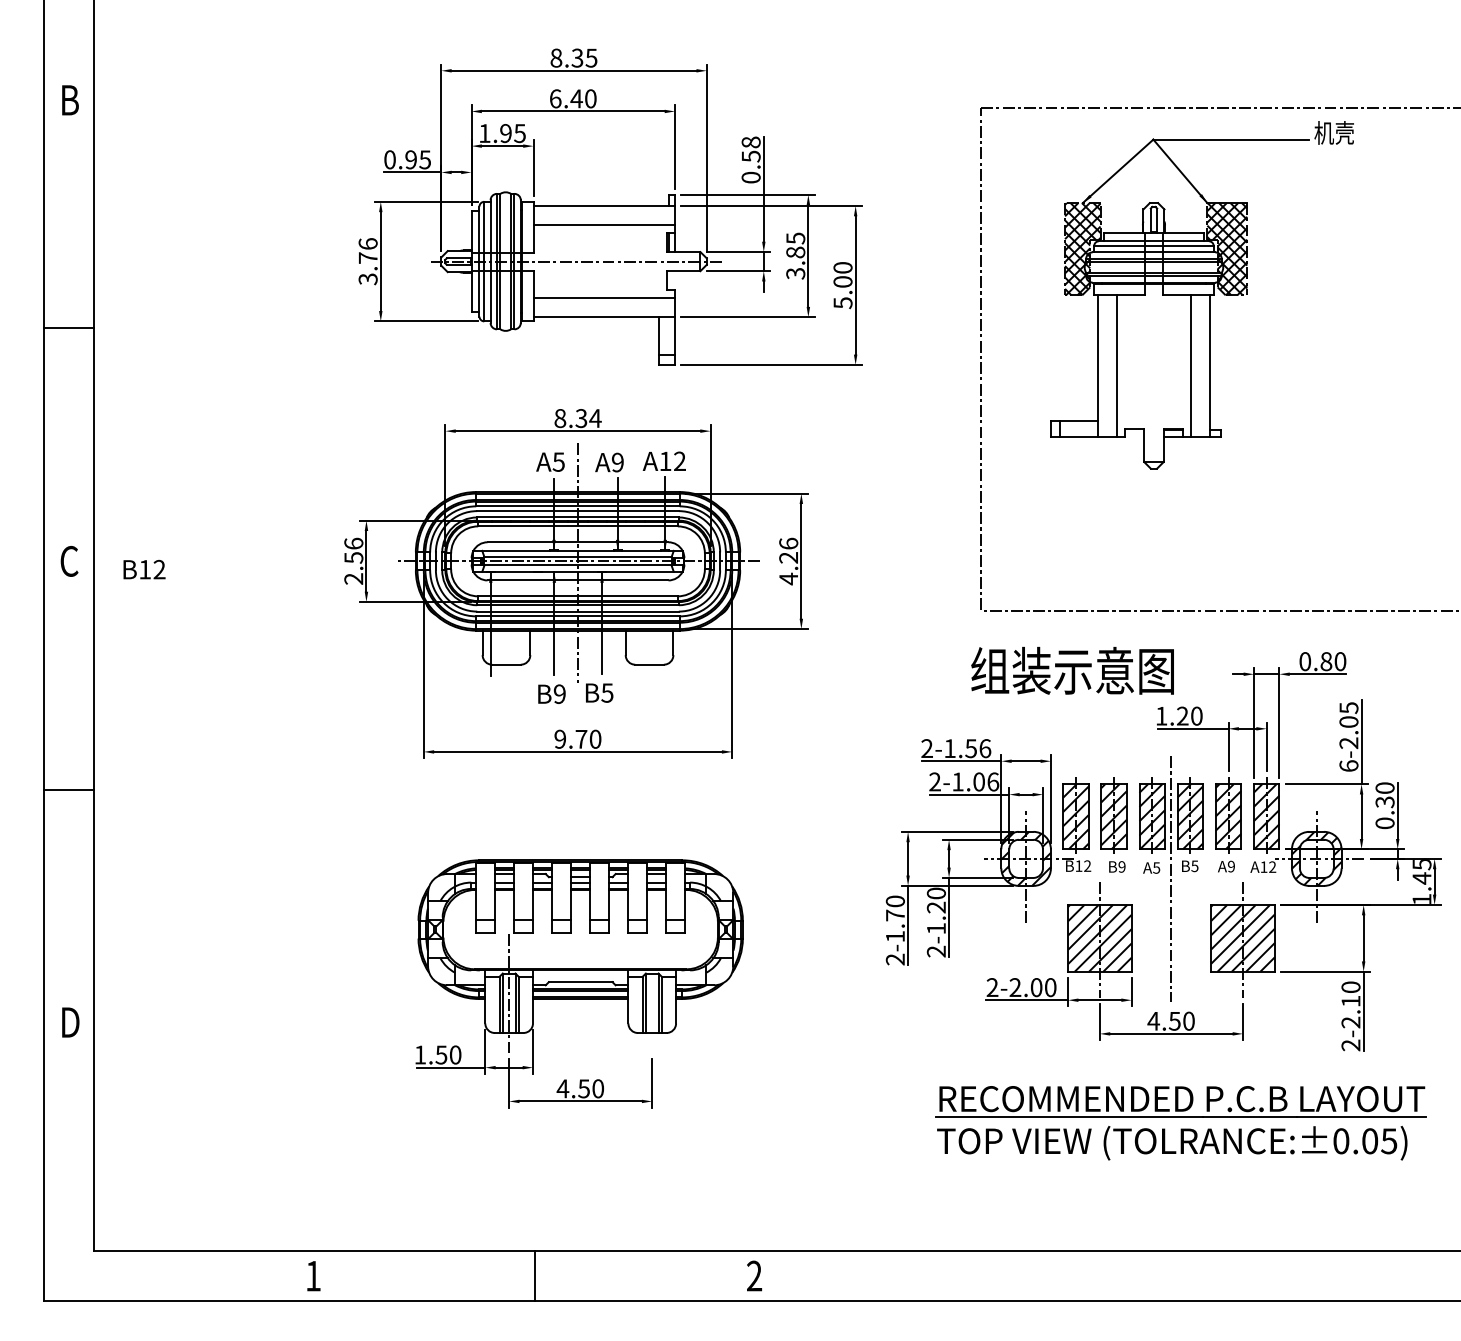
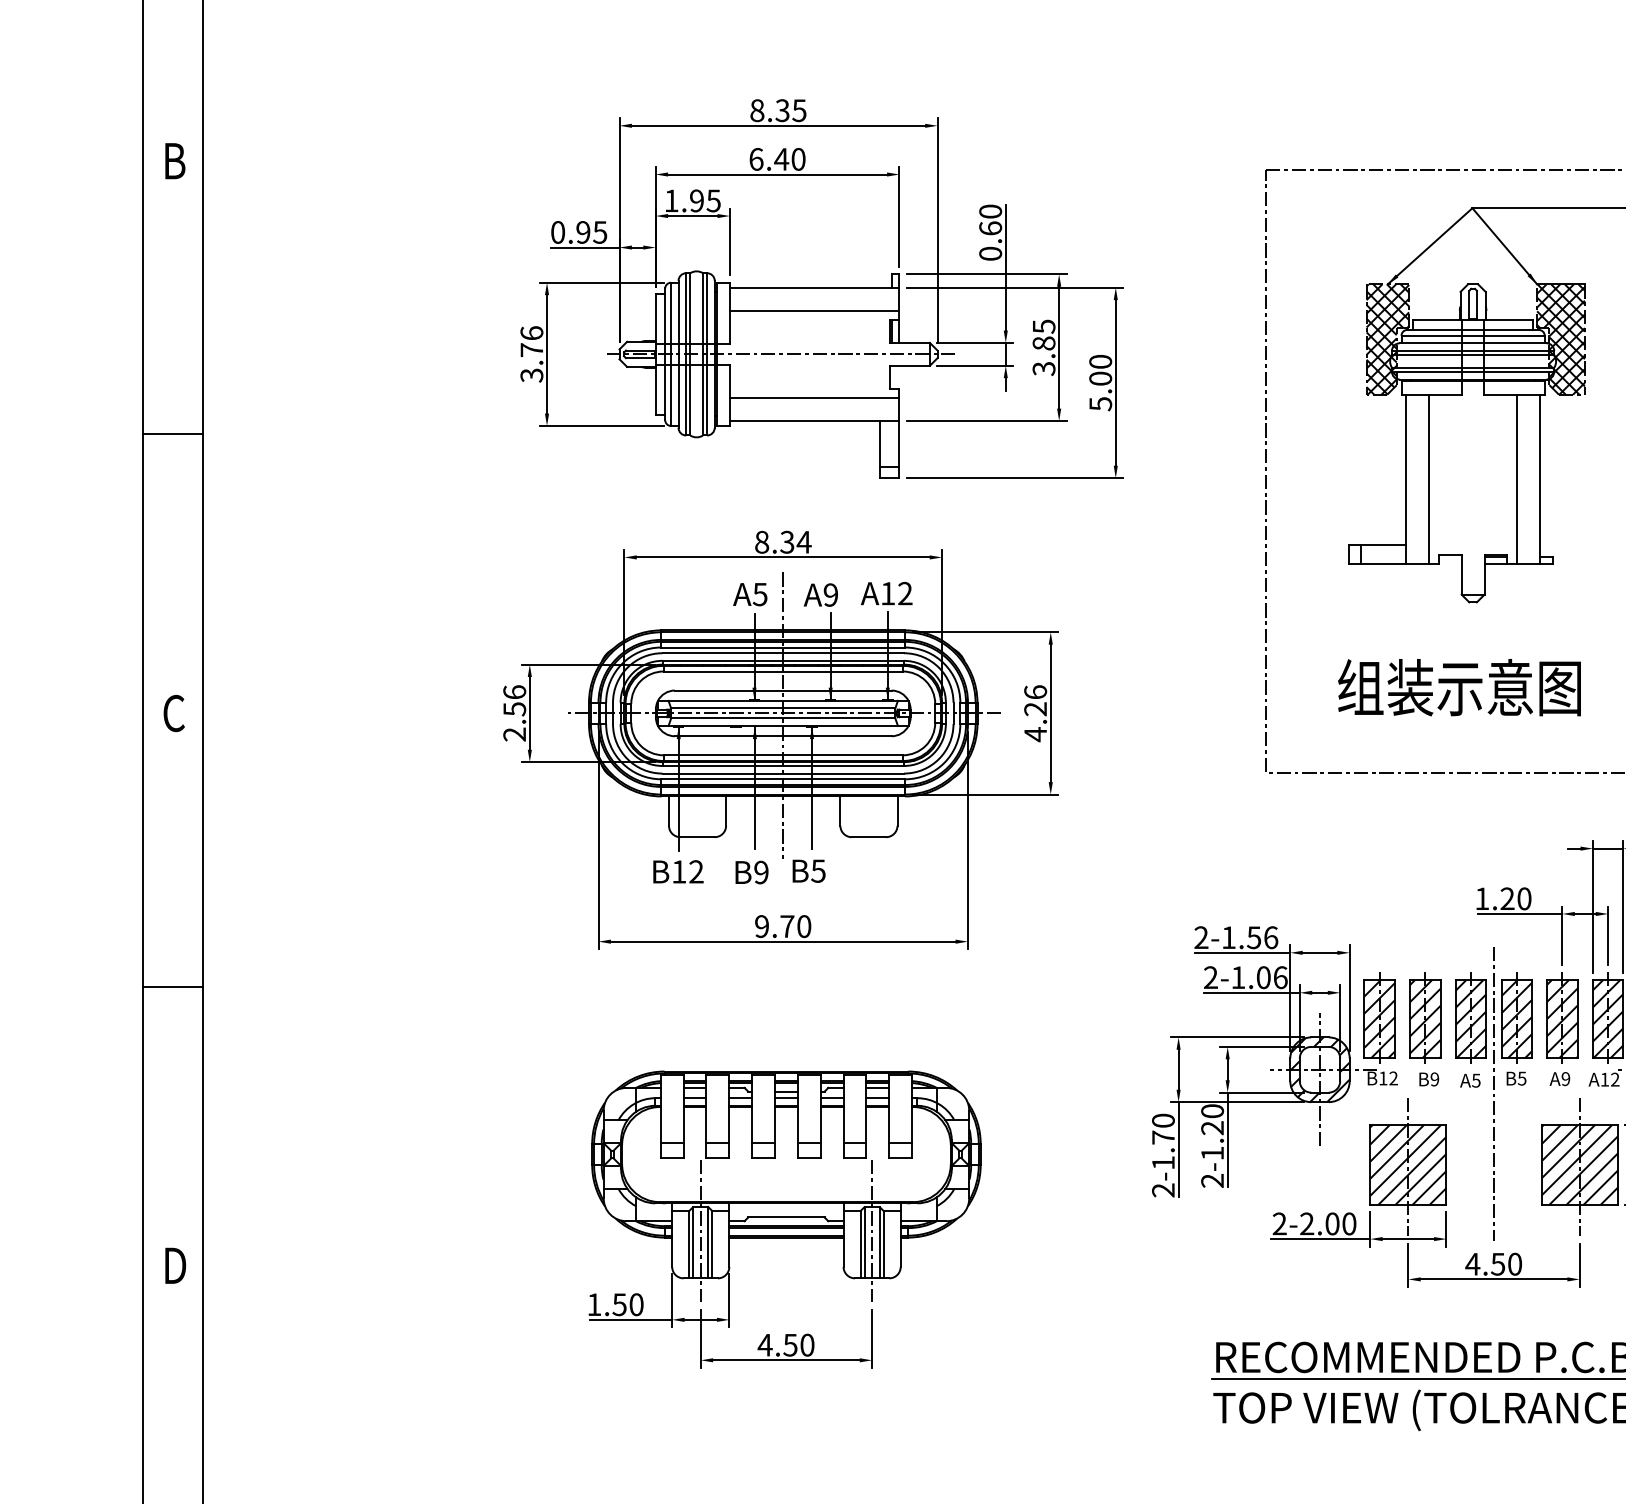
text: (750, 149) -> (989, 220), 0.58 -> 0.60
text: (144, 569) -> (678, 871), moved
text: (1072, 670) -> (1459, 687), moved
line: (652, 993) -> (872, 1231), added

